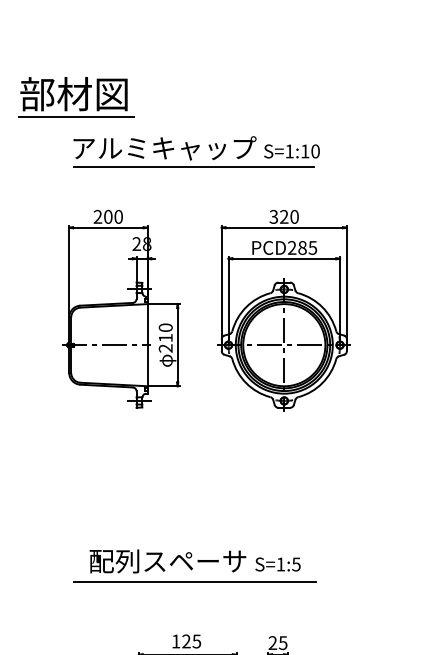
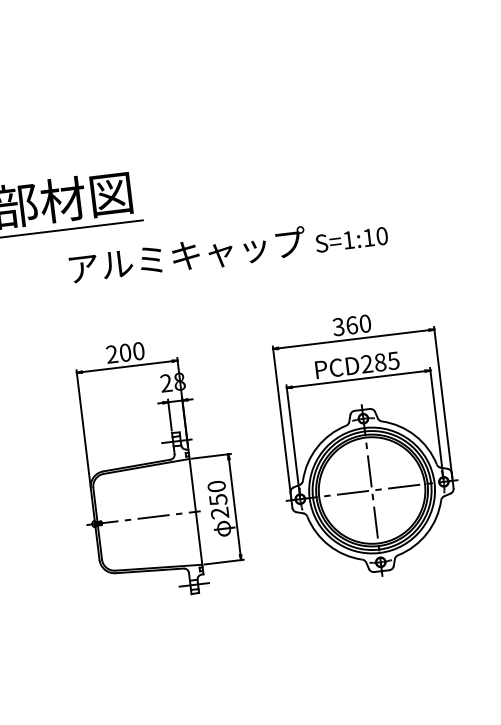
line: (193, 167) -> (227, 275), removed
text: (284, 216) -> (352, 324), 320 -> 360
text: (165, 338) -> (218, 500), 210 -> 250

